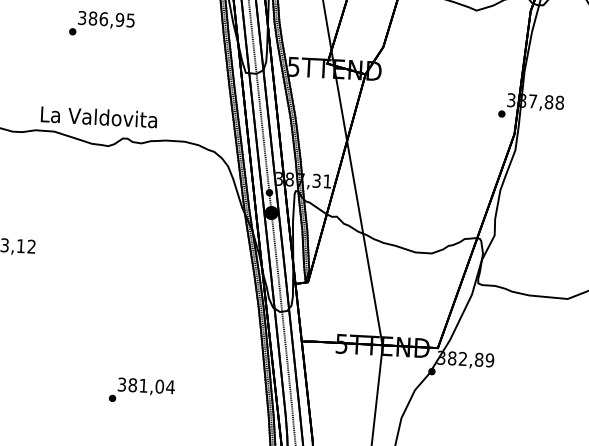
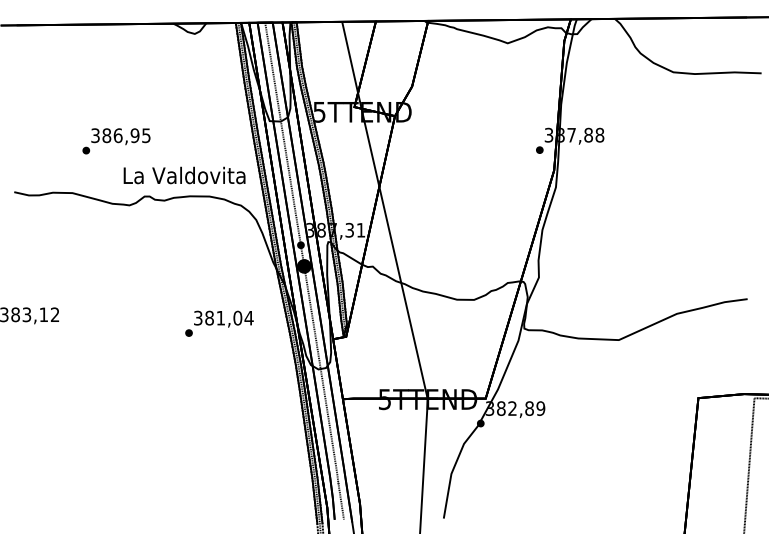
text: (101, 24) -> (116, 141), moved
text: (99, 117) -> (184, 175), moved
text: (142, 390) -> (219, 323), moved

